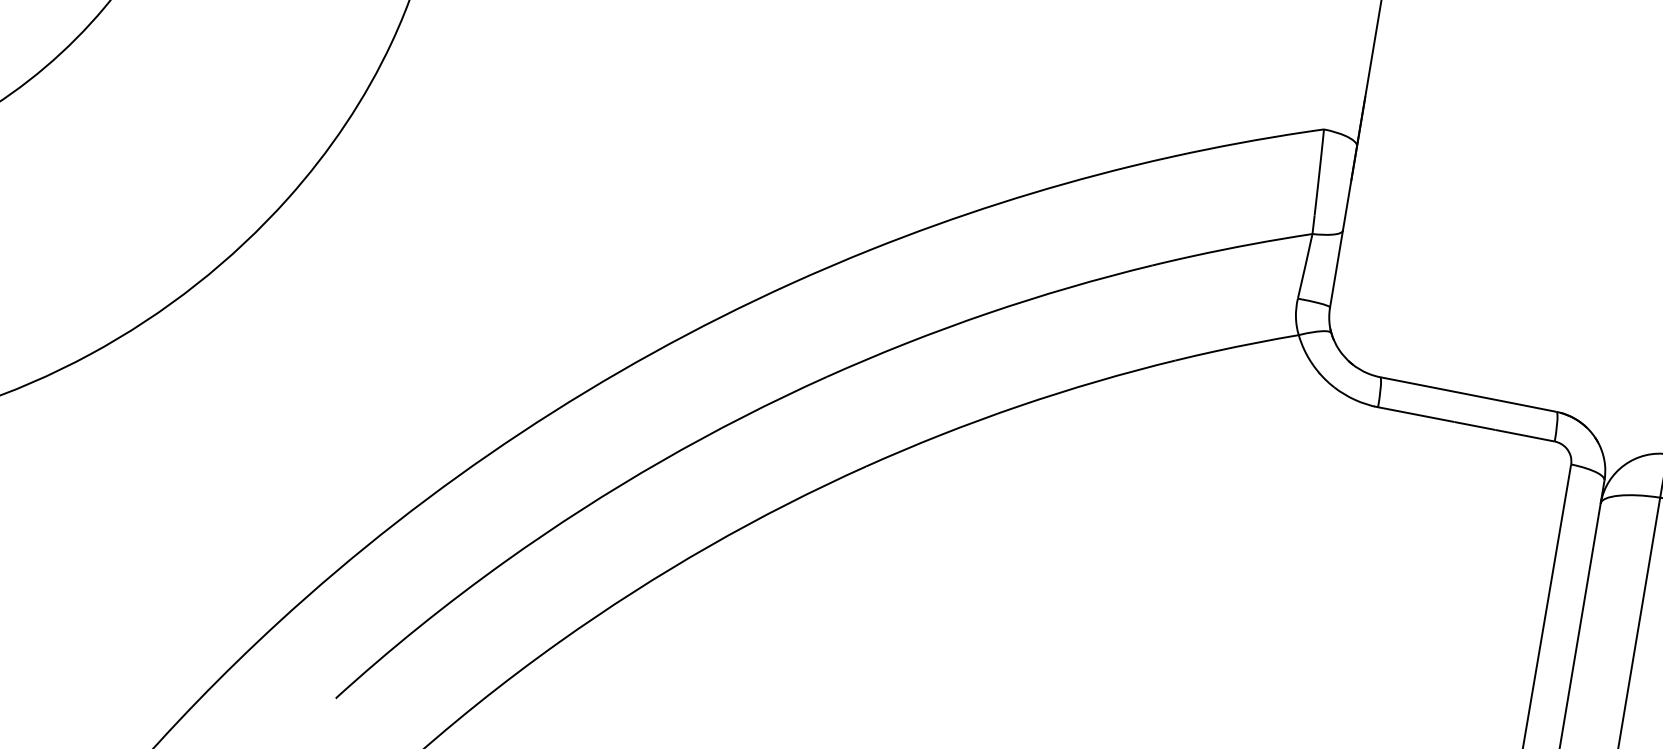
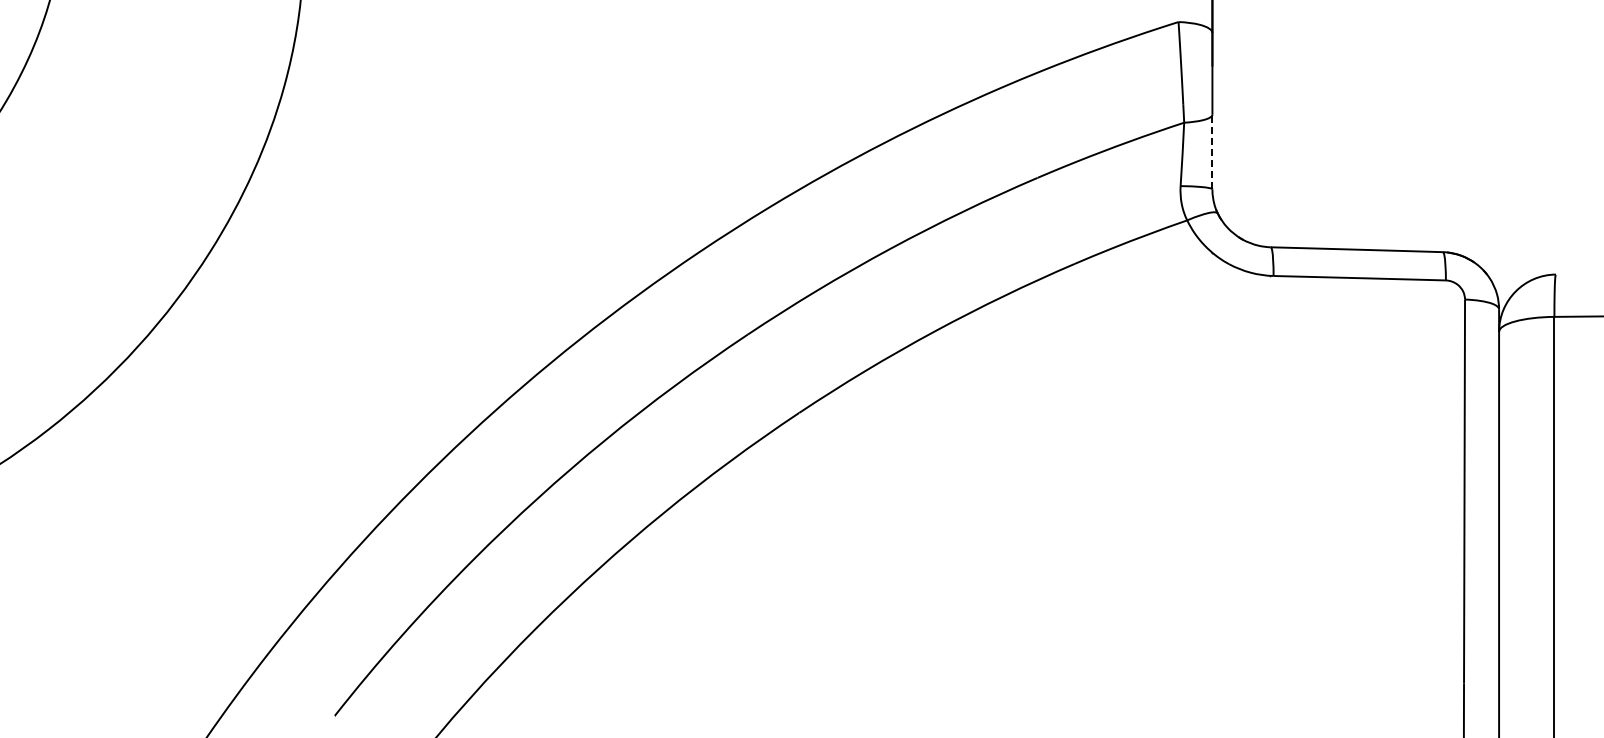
line: (1336, 268) -> (1212, 151), solid -> dashed

